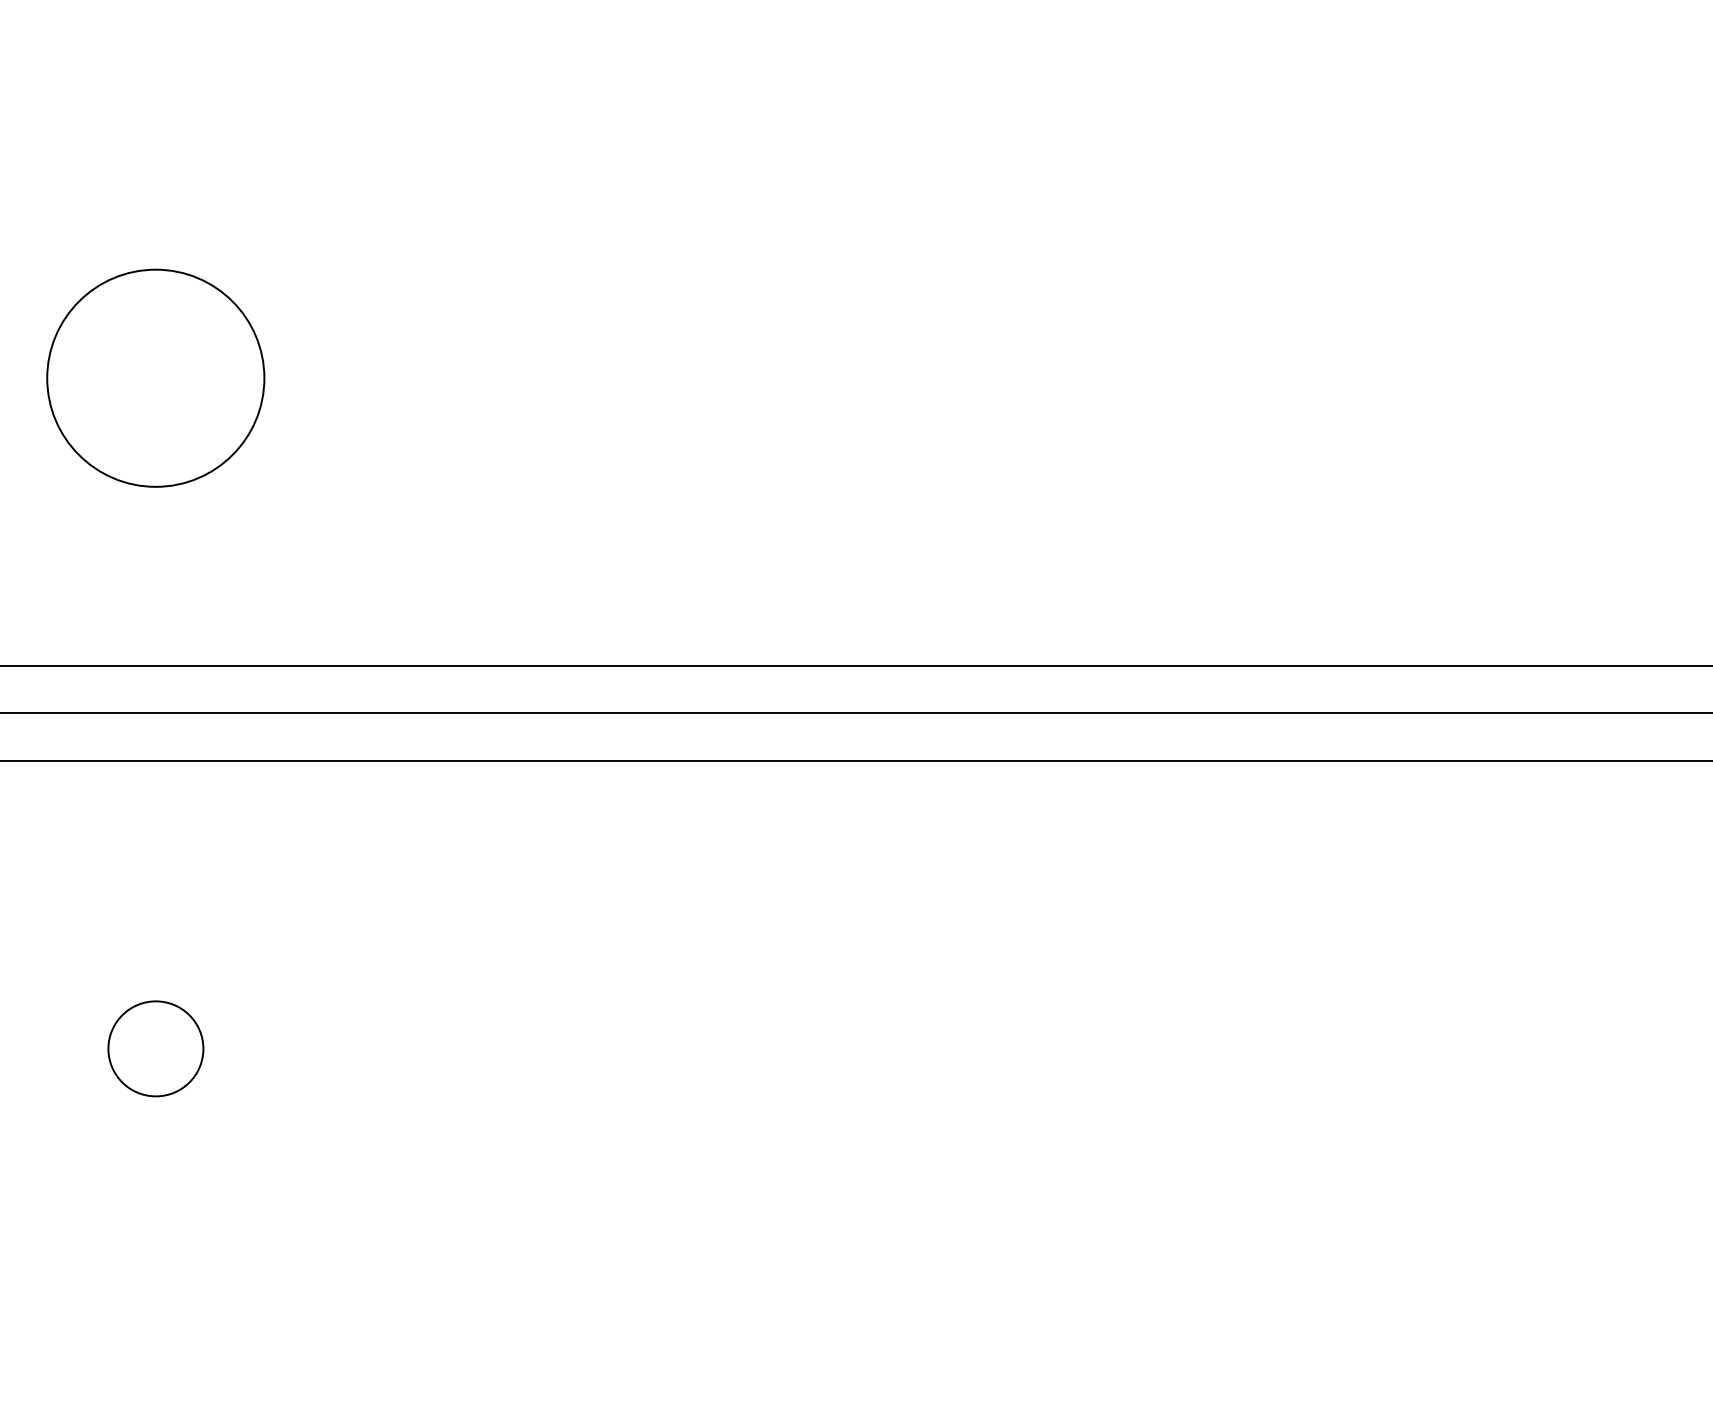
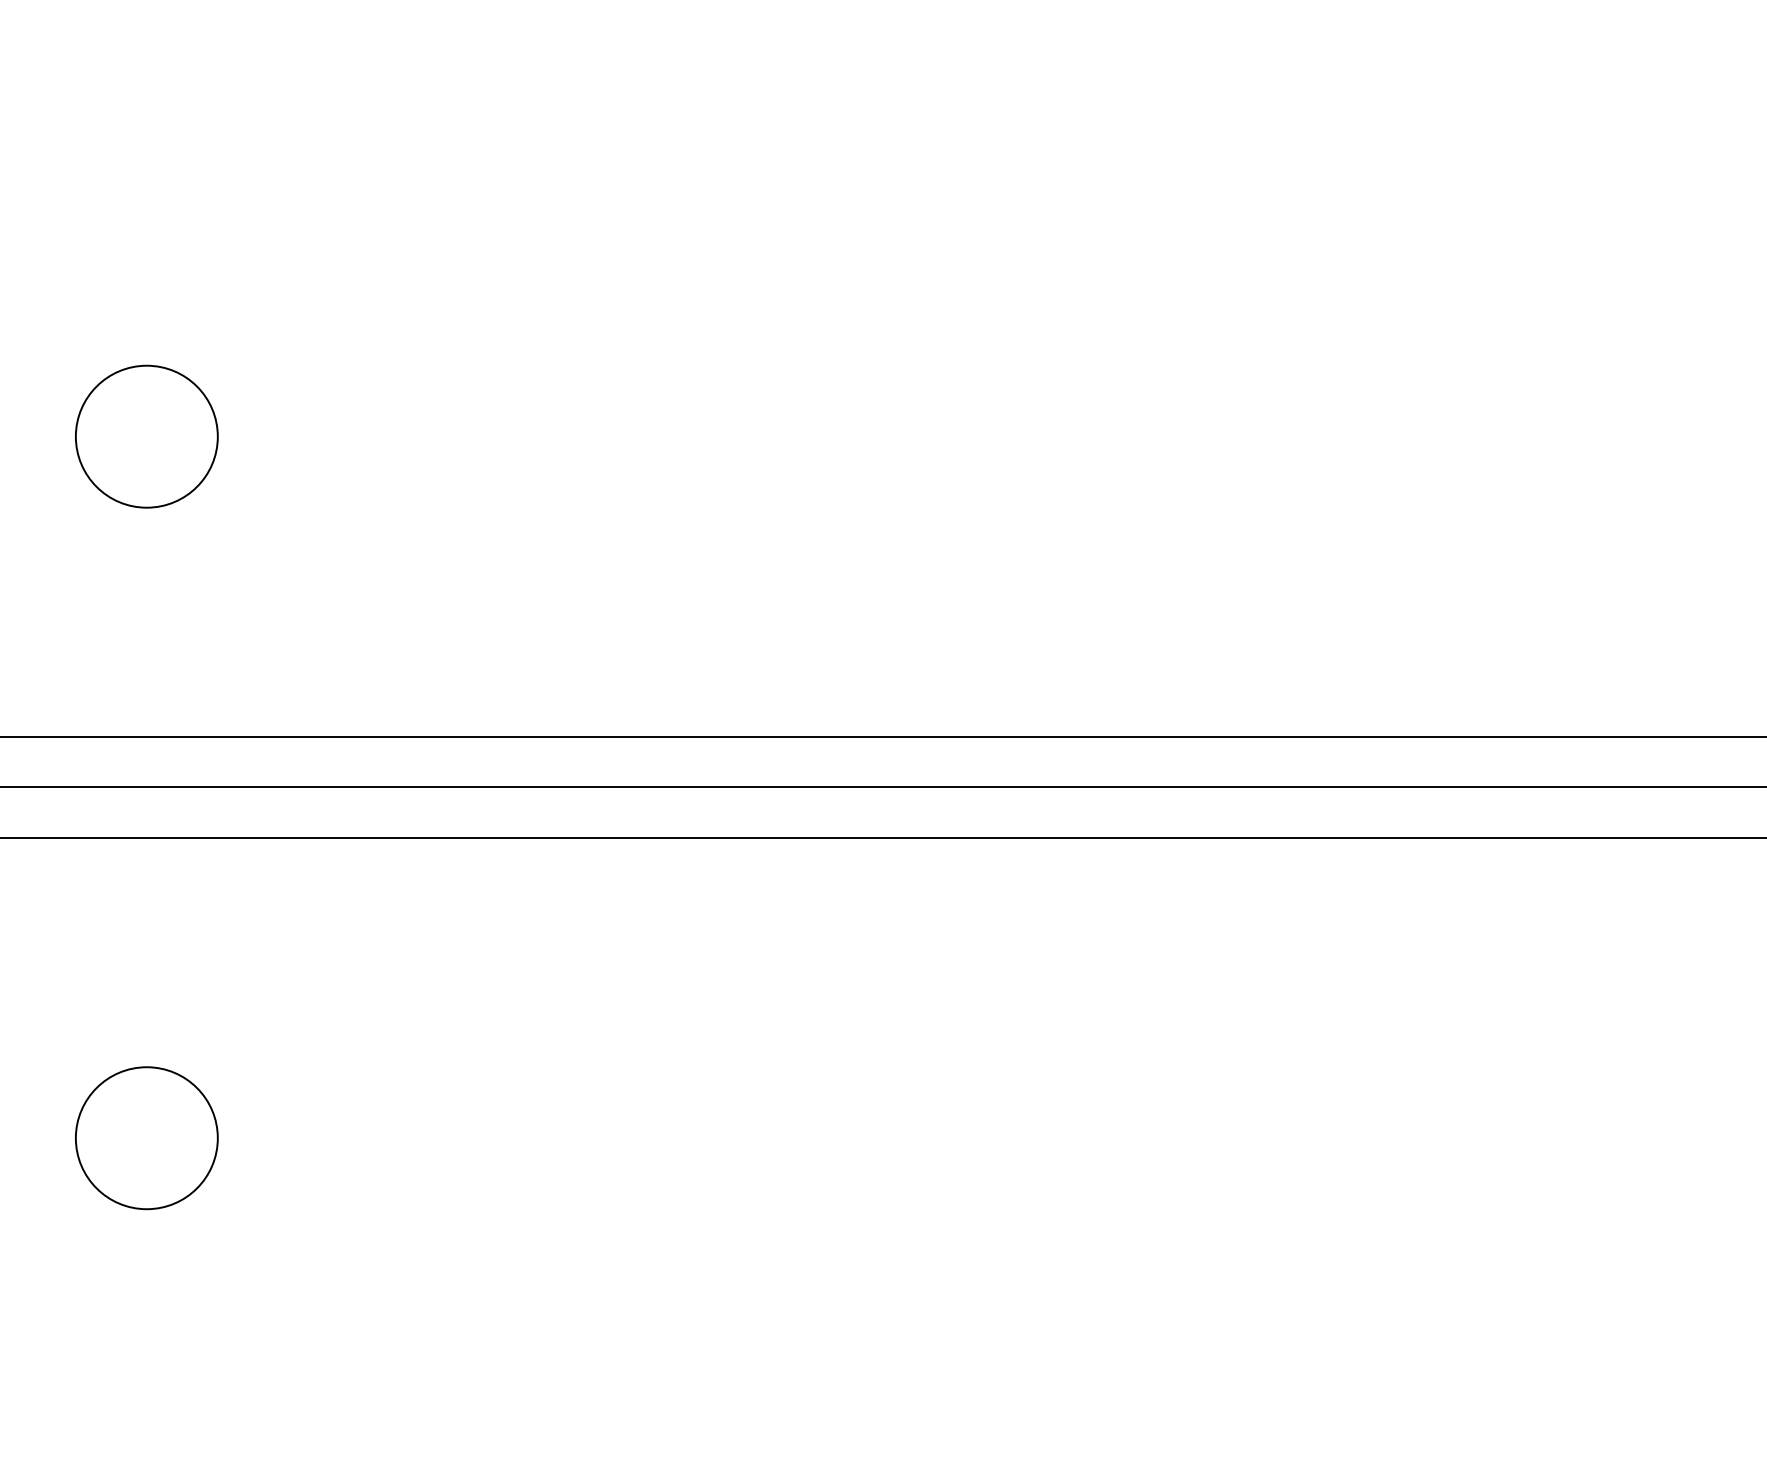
circle: (155, 377) -> (146, 436), size x0.62
circle: (155, 1048) -> (146, 1137), size x1.43

